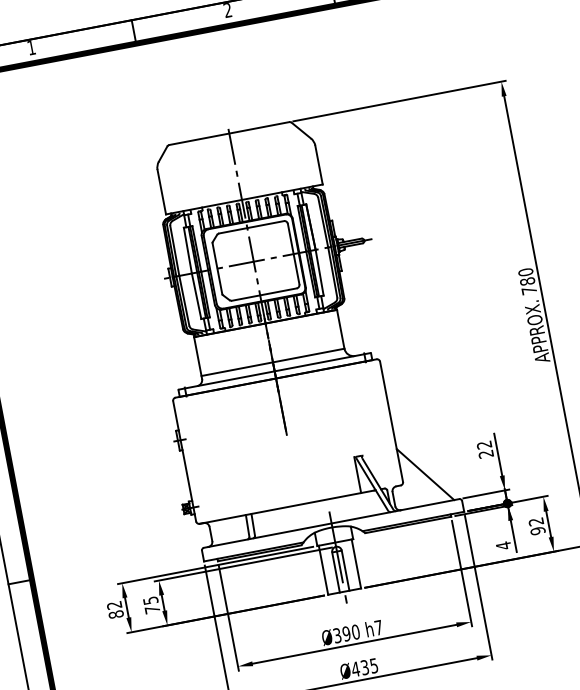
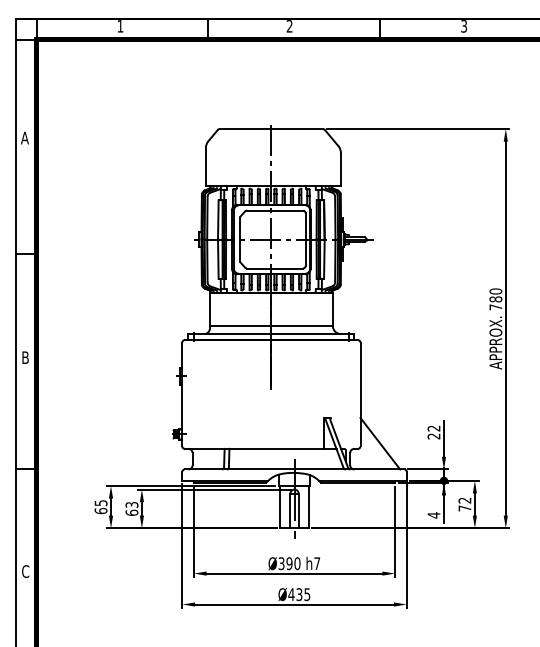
text: (537, 531) -> (464, 508), 92 -> 72
text: (151, 604) -> (131, 508), 75 -> 63
text: (114, 610) -> (100, 507), 82 -> 65

